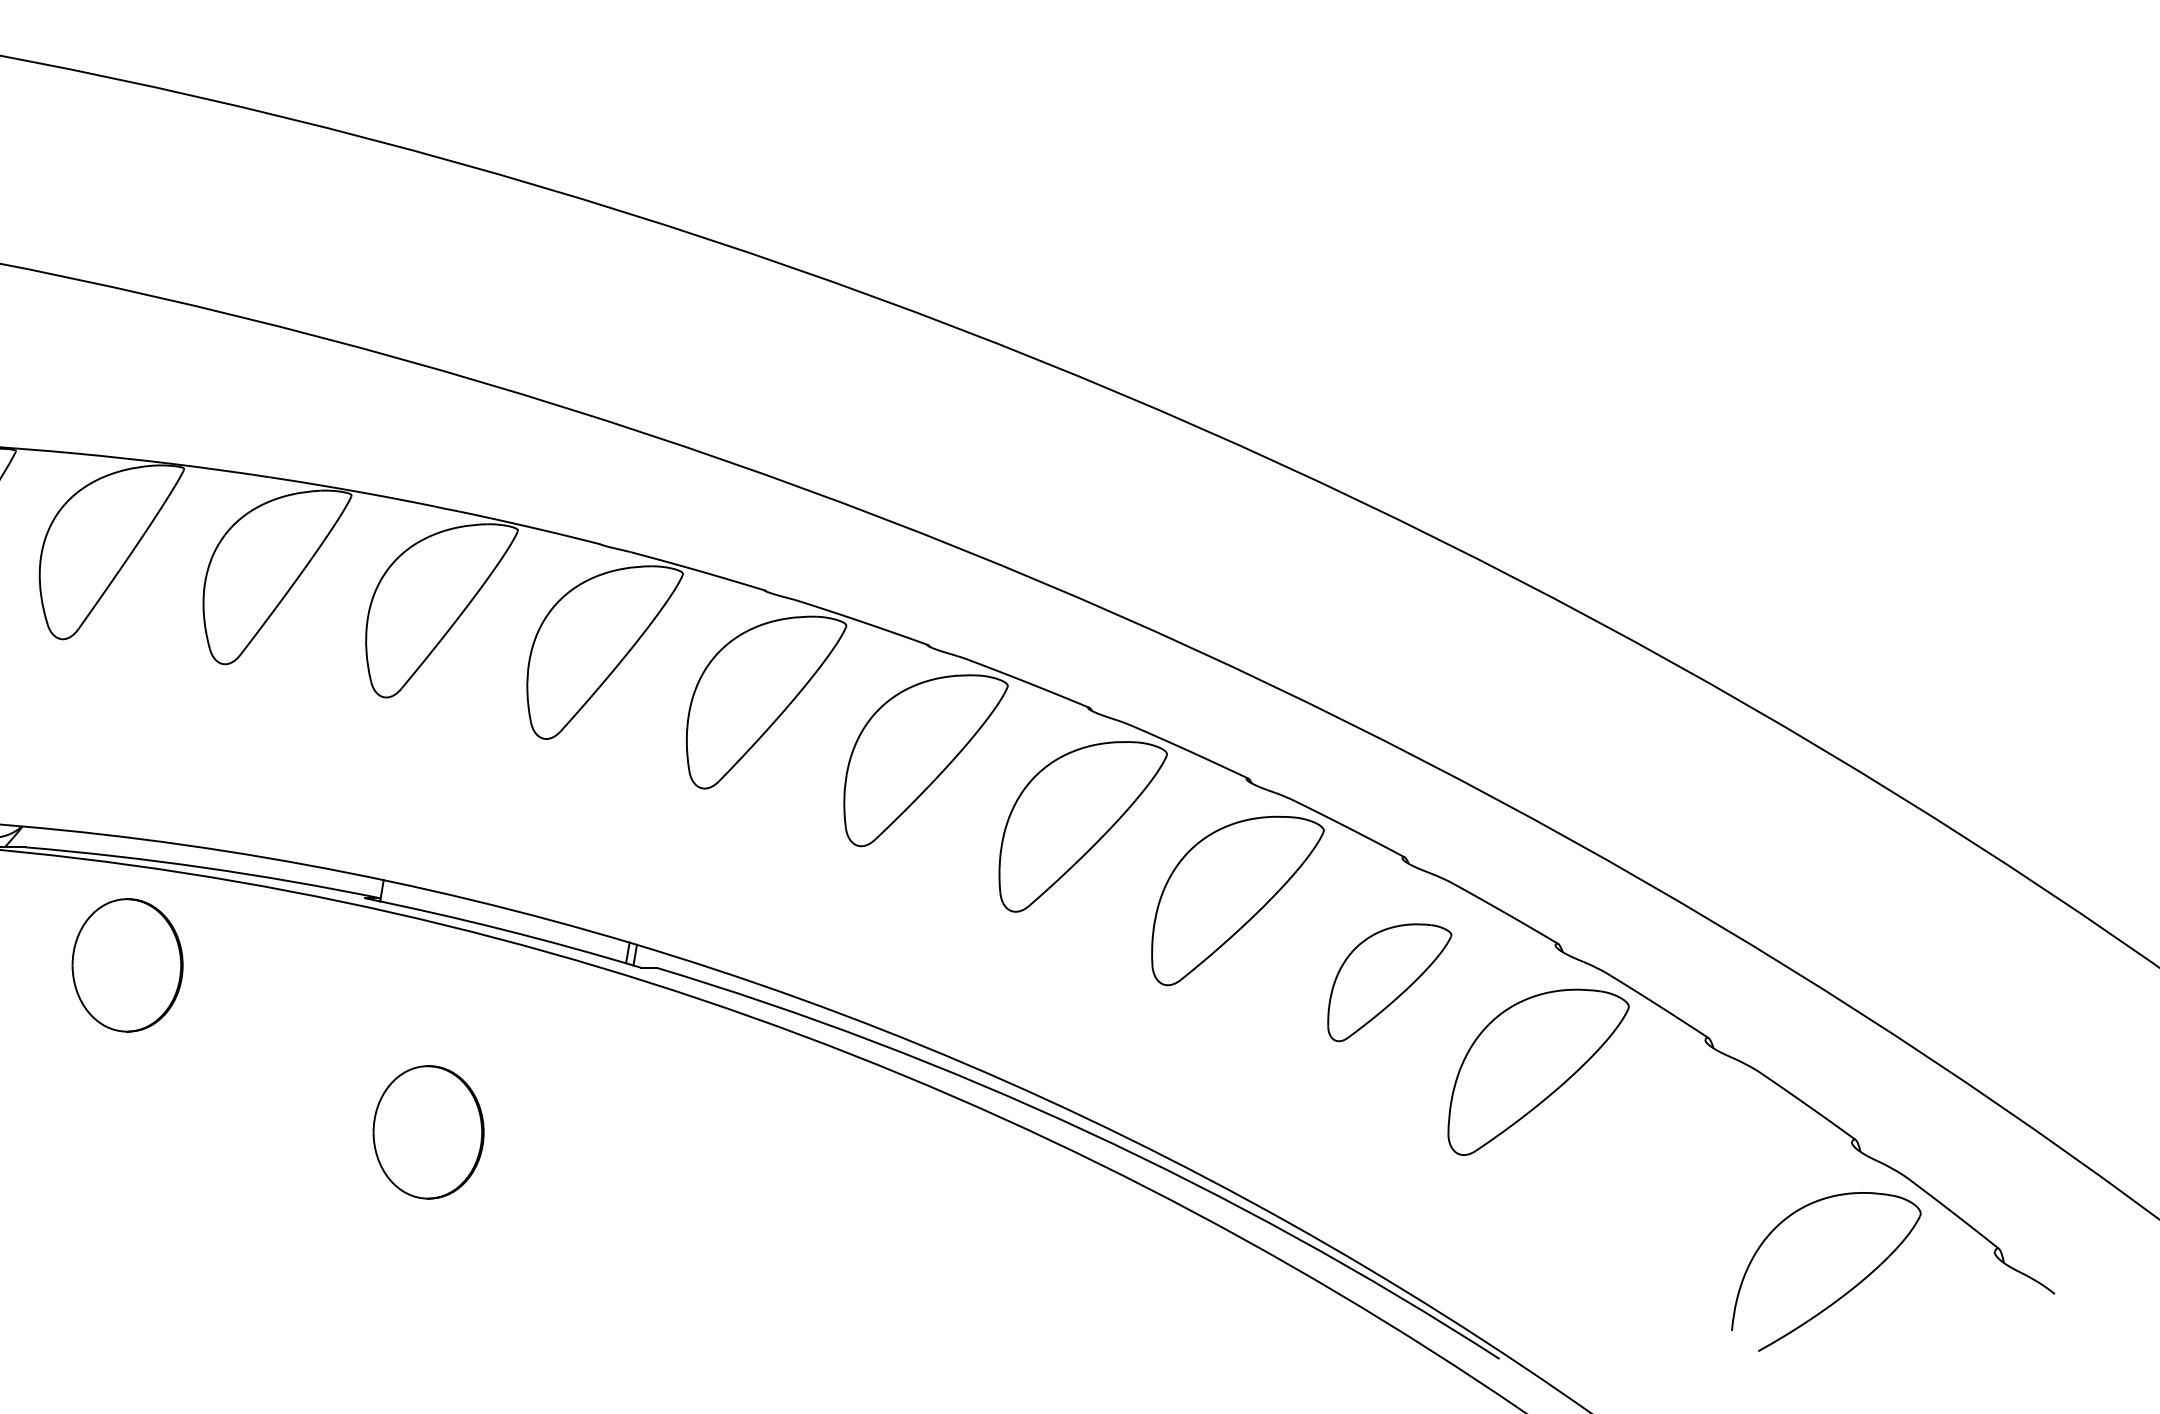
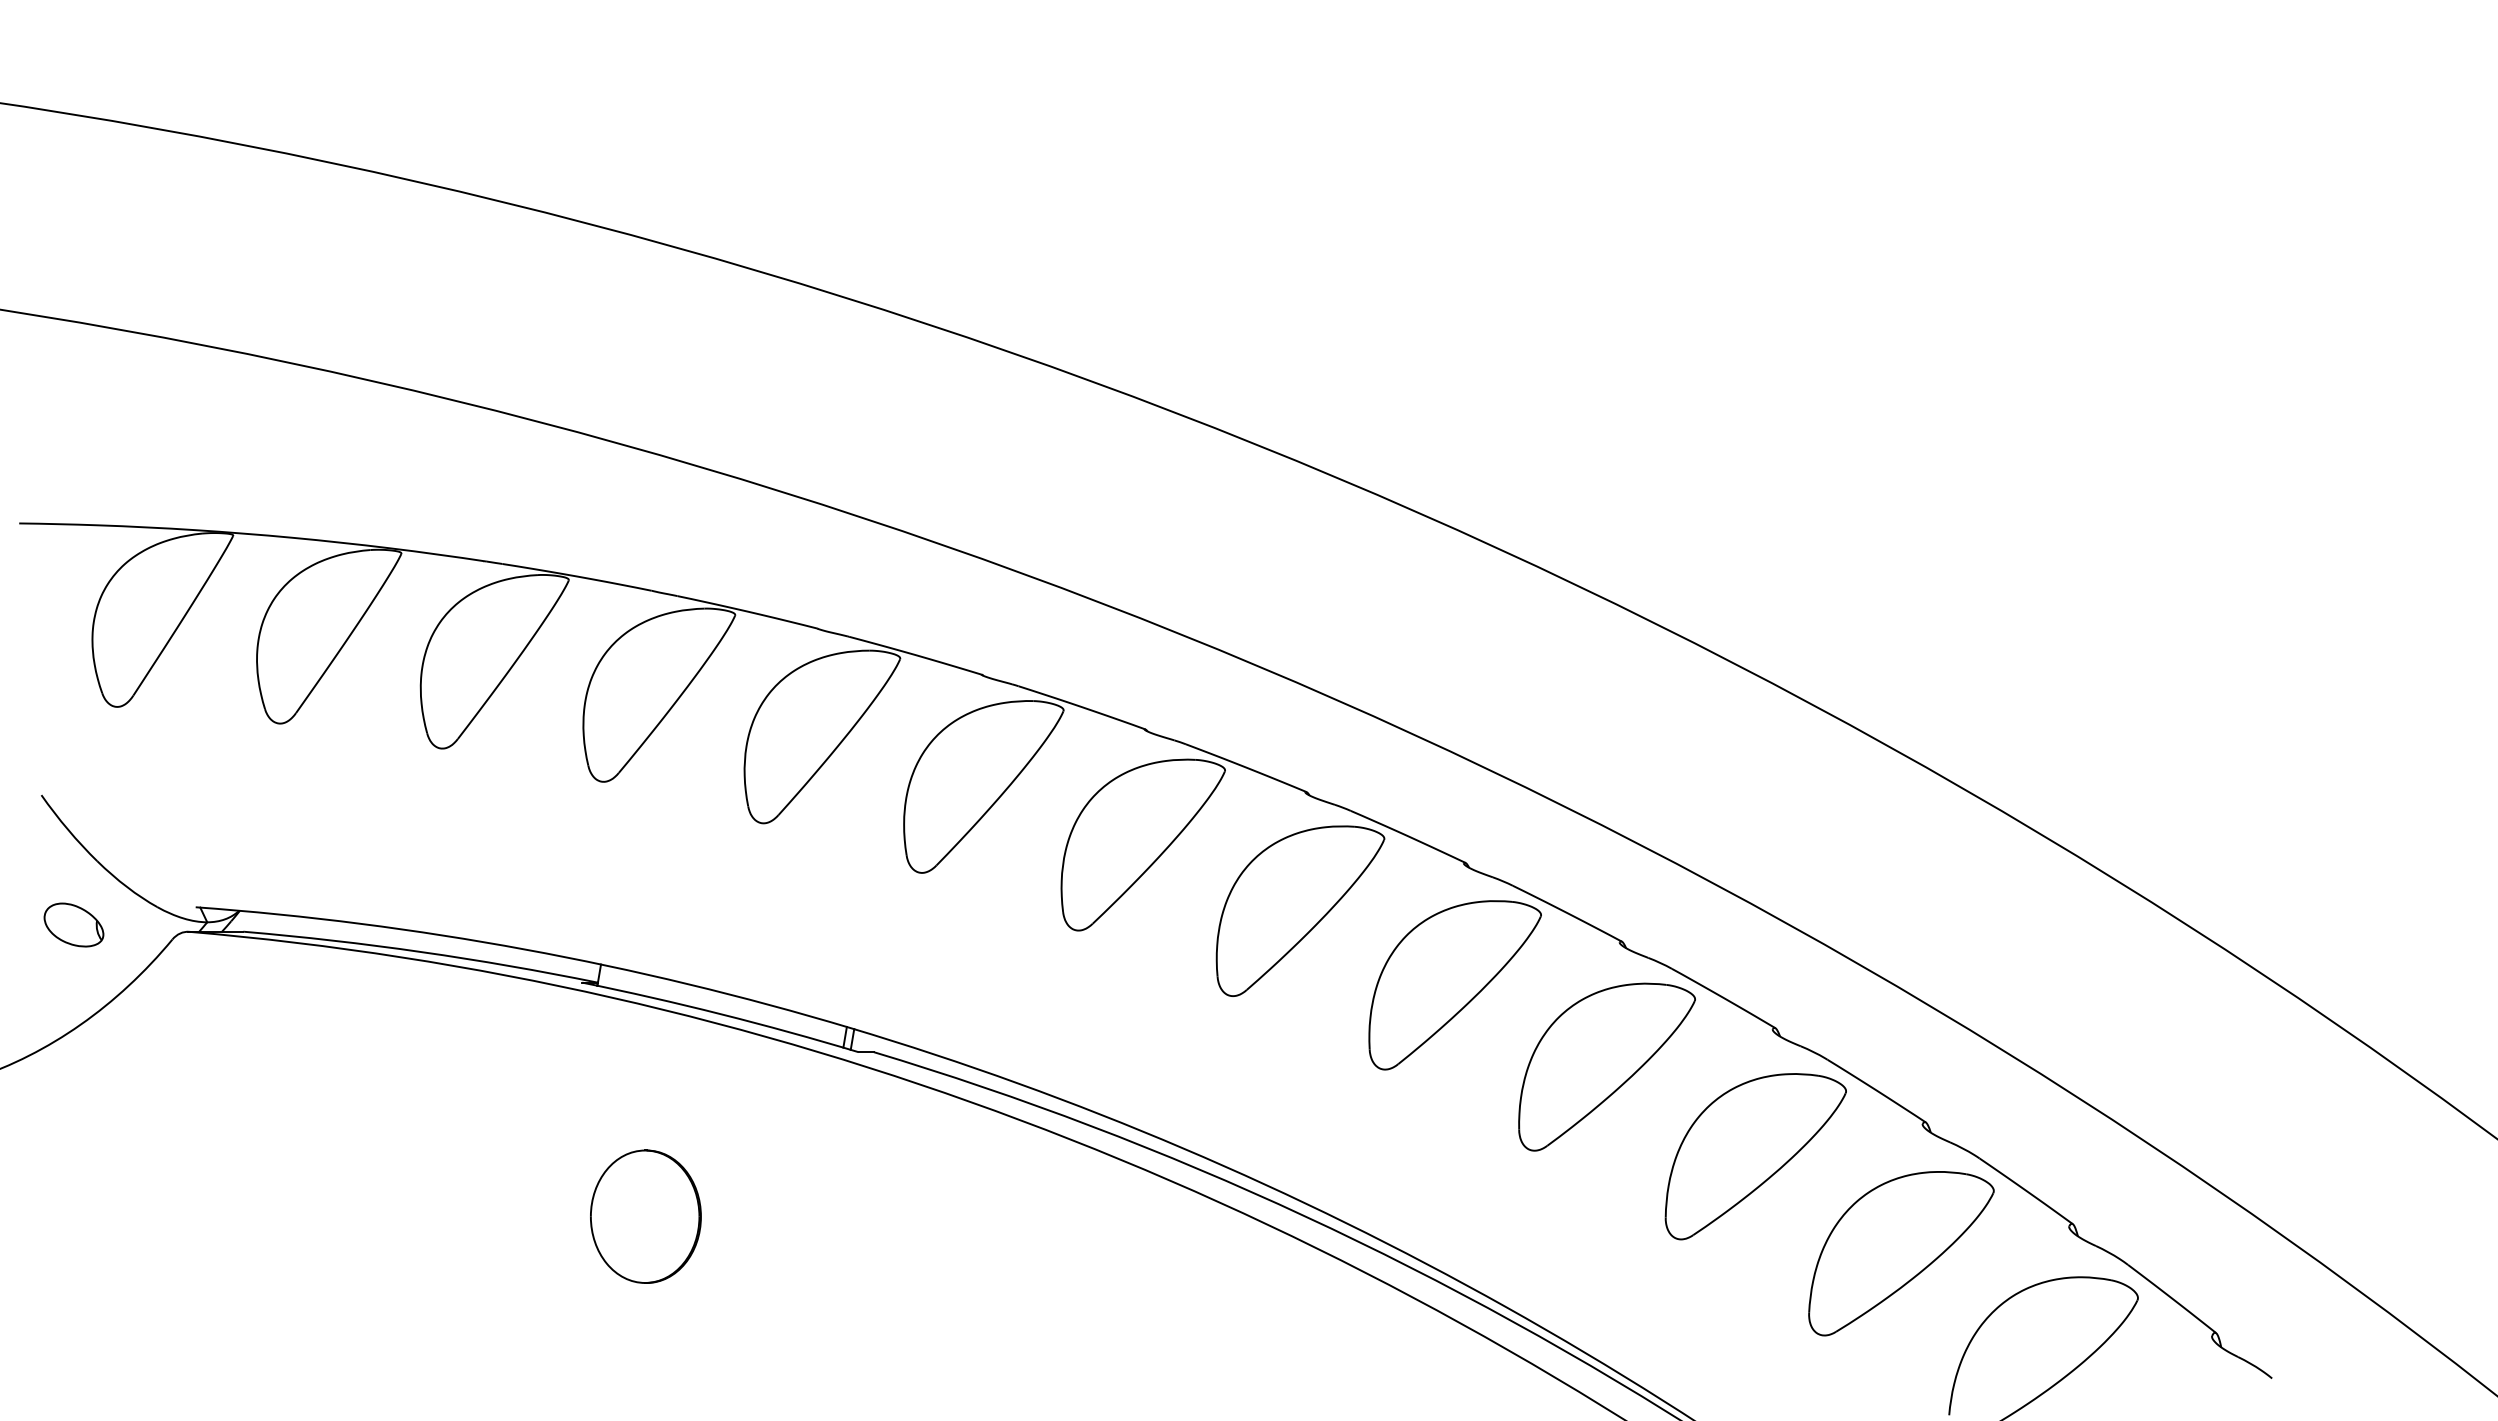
part: (127, 965) -> (344, 1049), removed
part: (1389, 982) -> (1606, 1066), size x1.43
part: (1684, 1169) -> (1901, 1253), added

